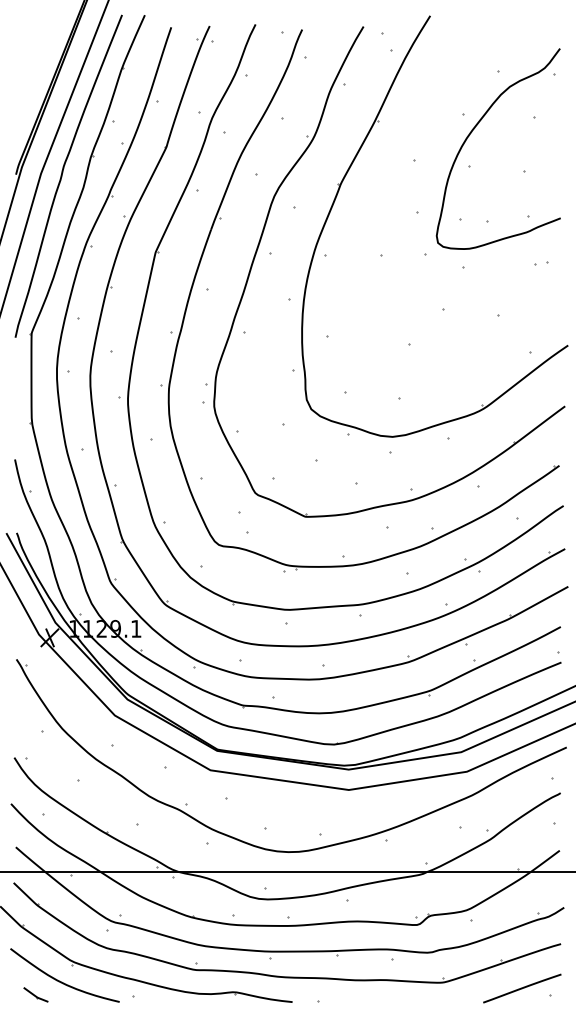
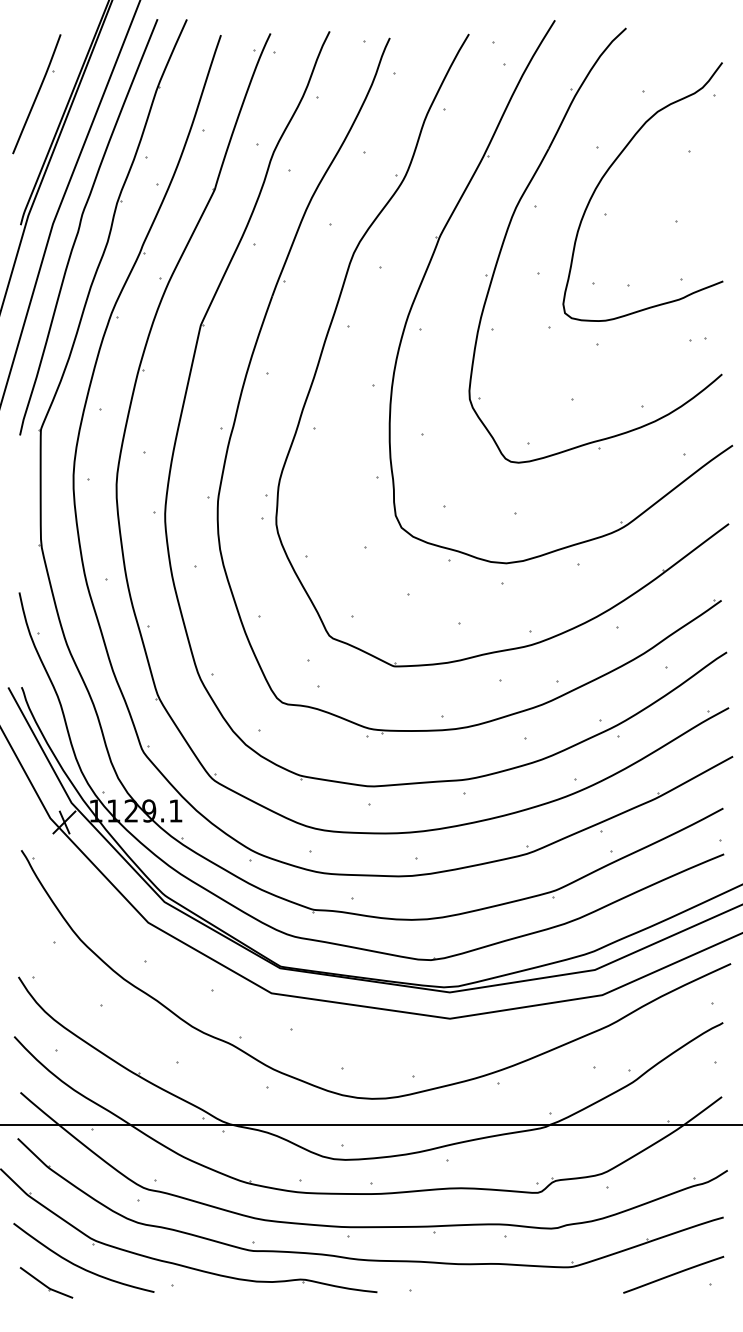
part: (28, 72) -> (36, 93), added
part: (400, 163) -> (516, 210), added
part: (35, 994) -> (45, 1282), size x1.67

